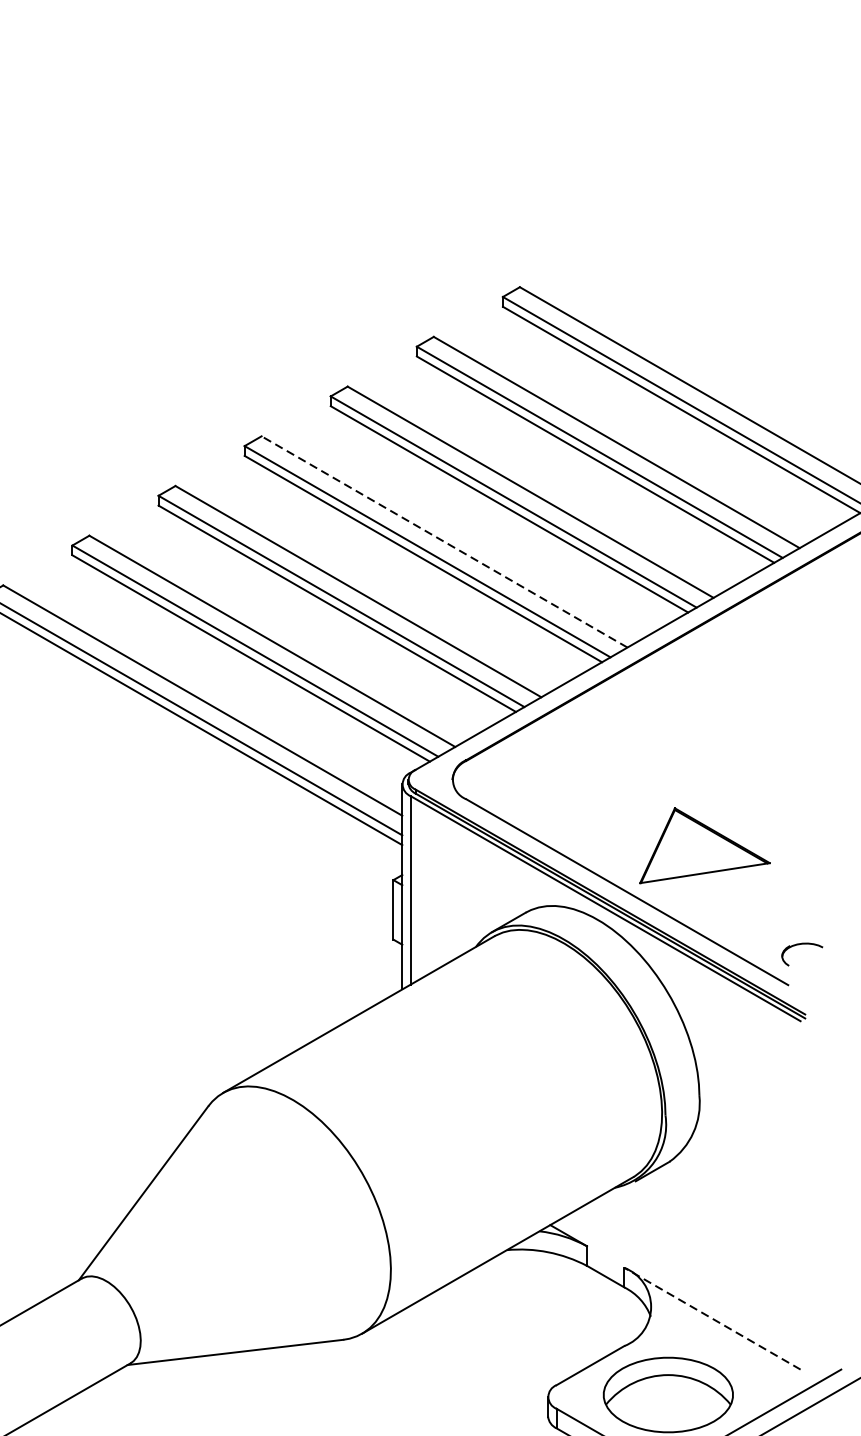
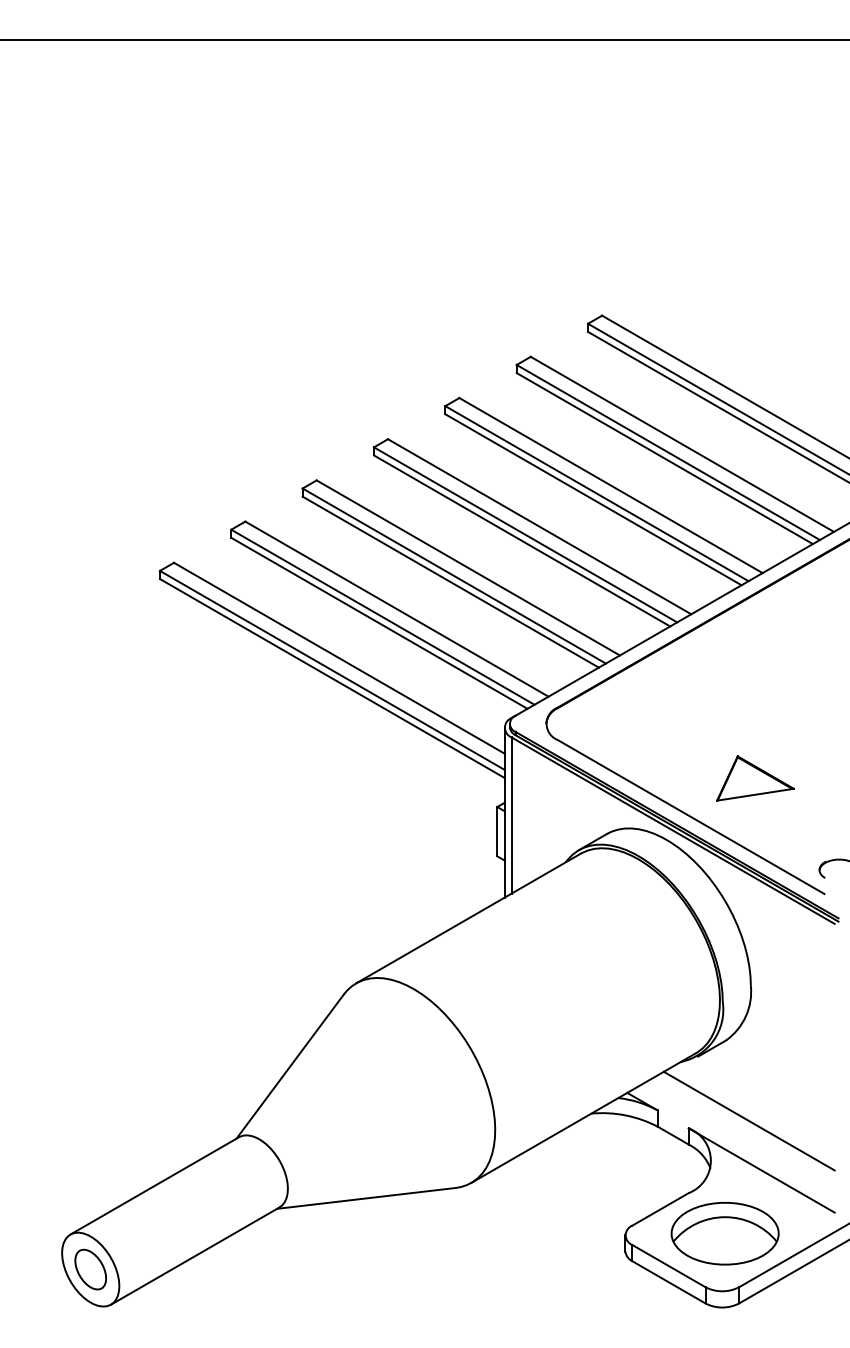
line: (444, 541) -> (539, 526), dashed -> solid
part: (705, 845) -> (755, 778), size x0.71
line: (696, 1258) -> (748, 1120), added
line: (712, 1318) -> (761, 1170), dashed -> solid

